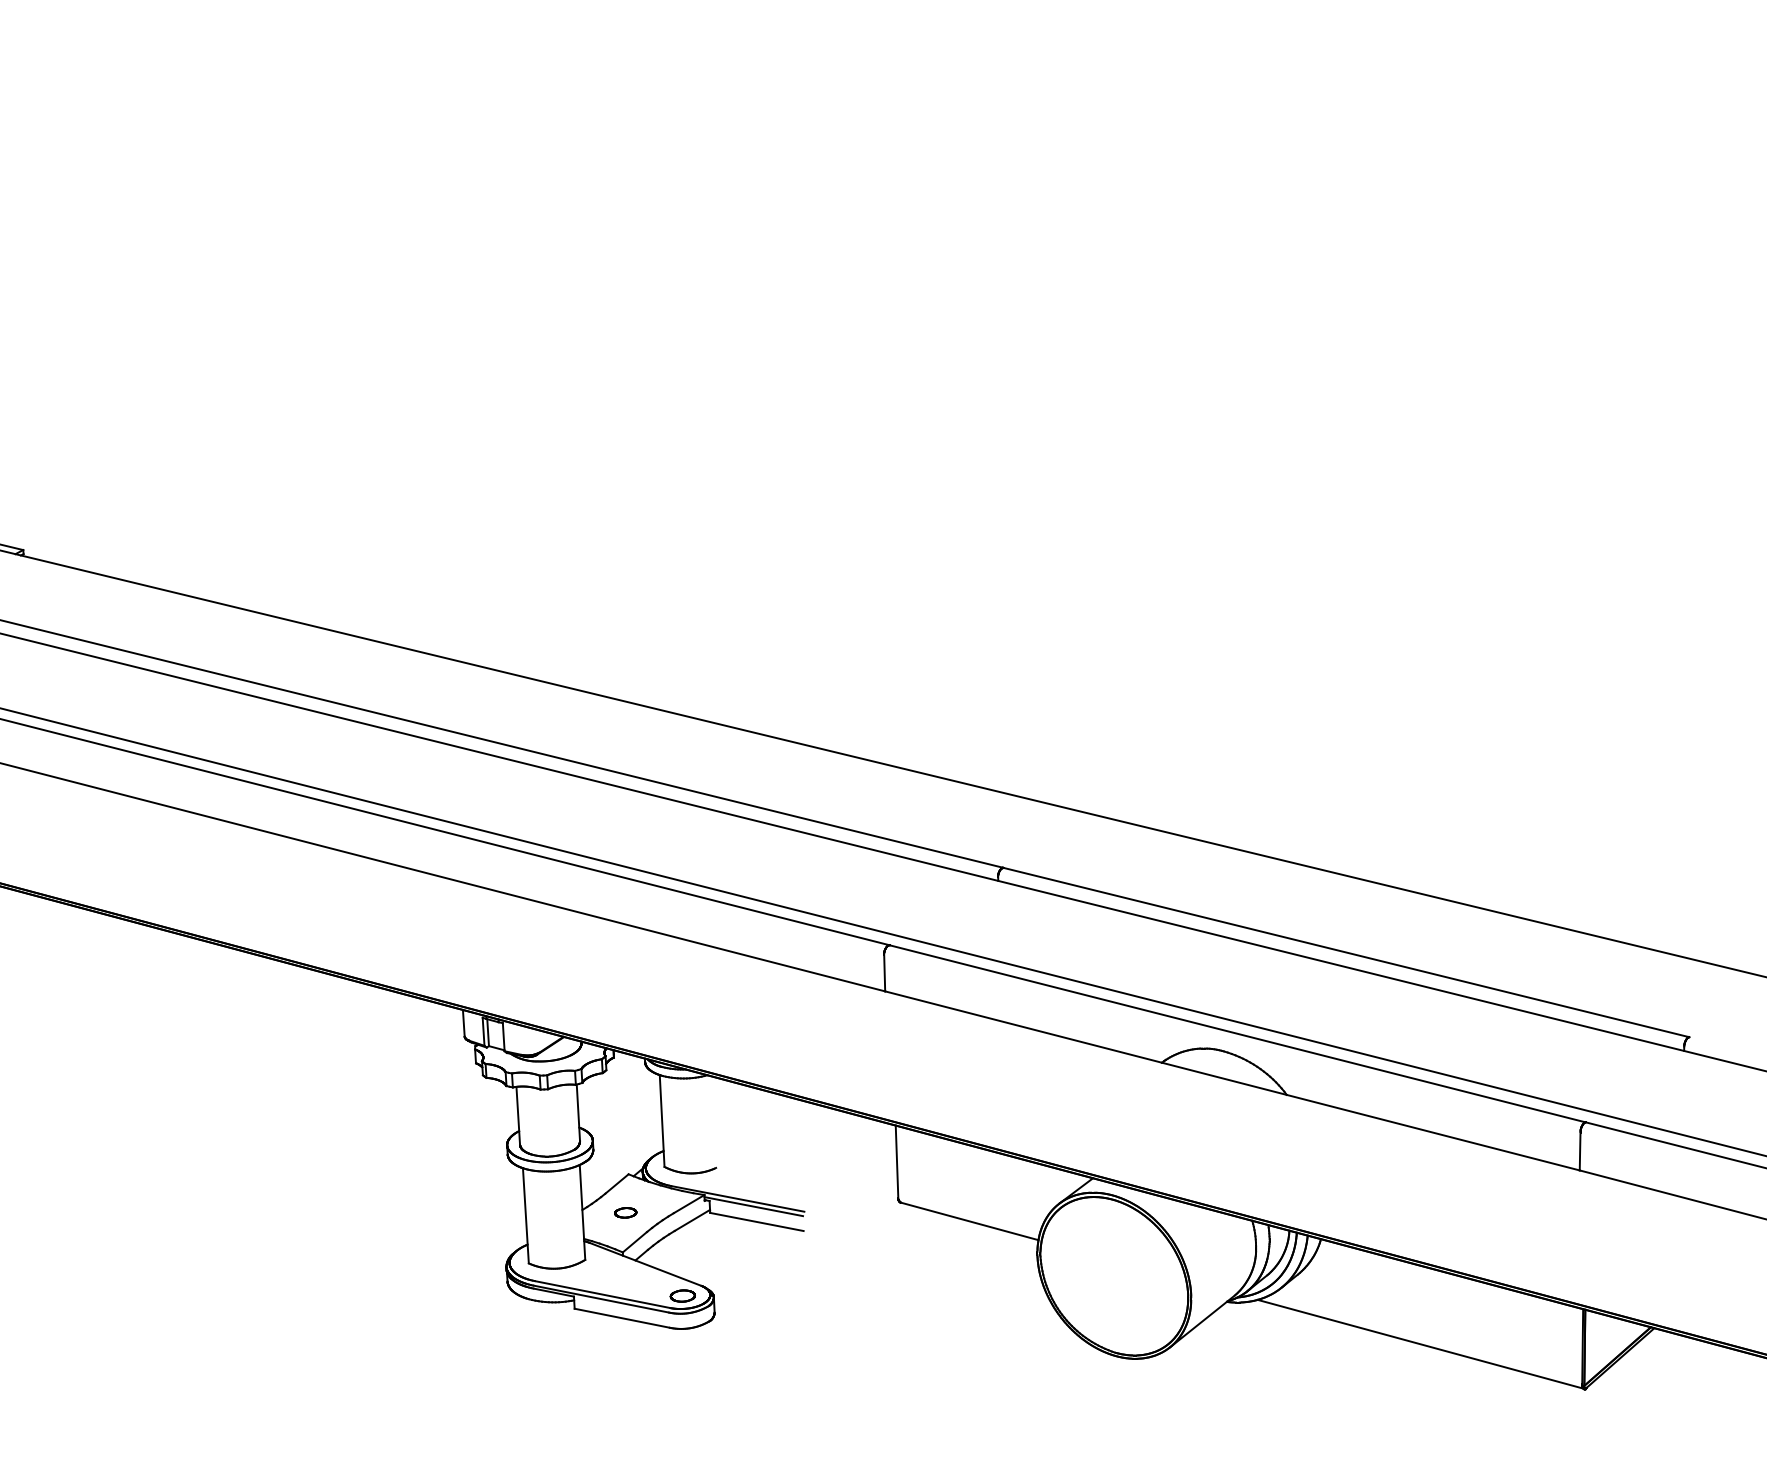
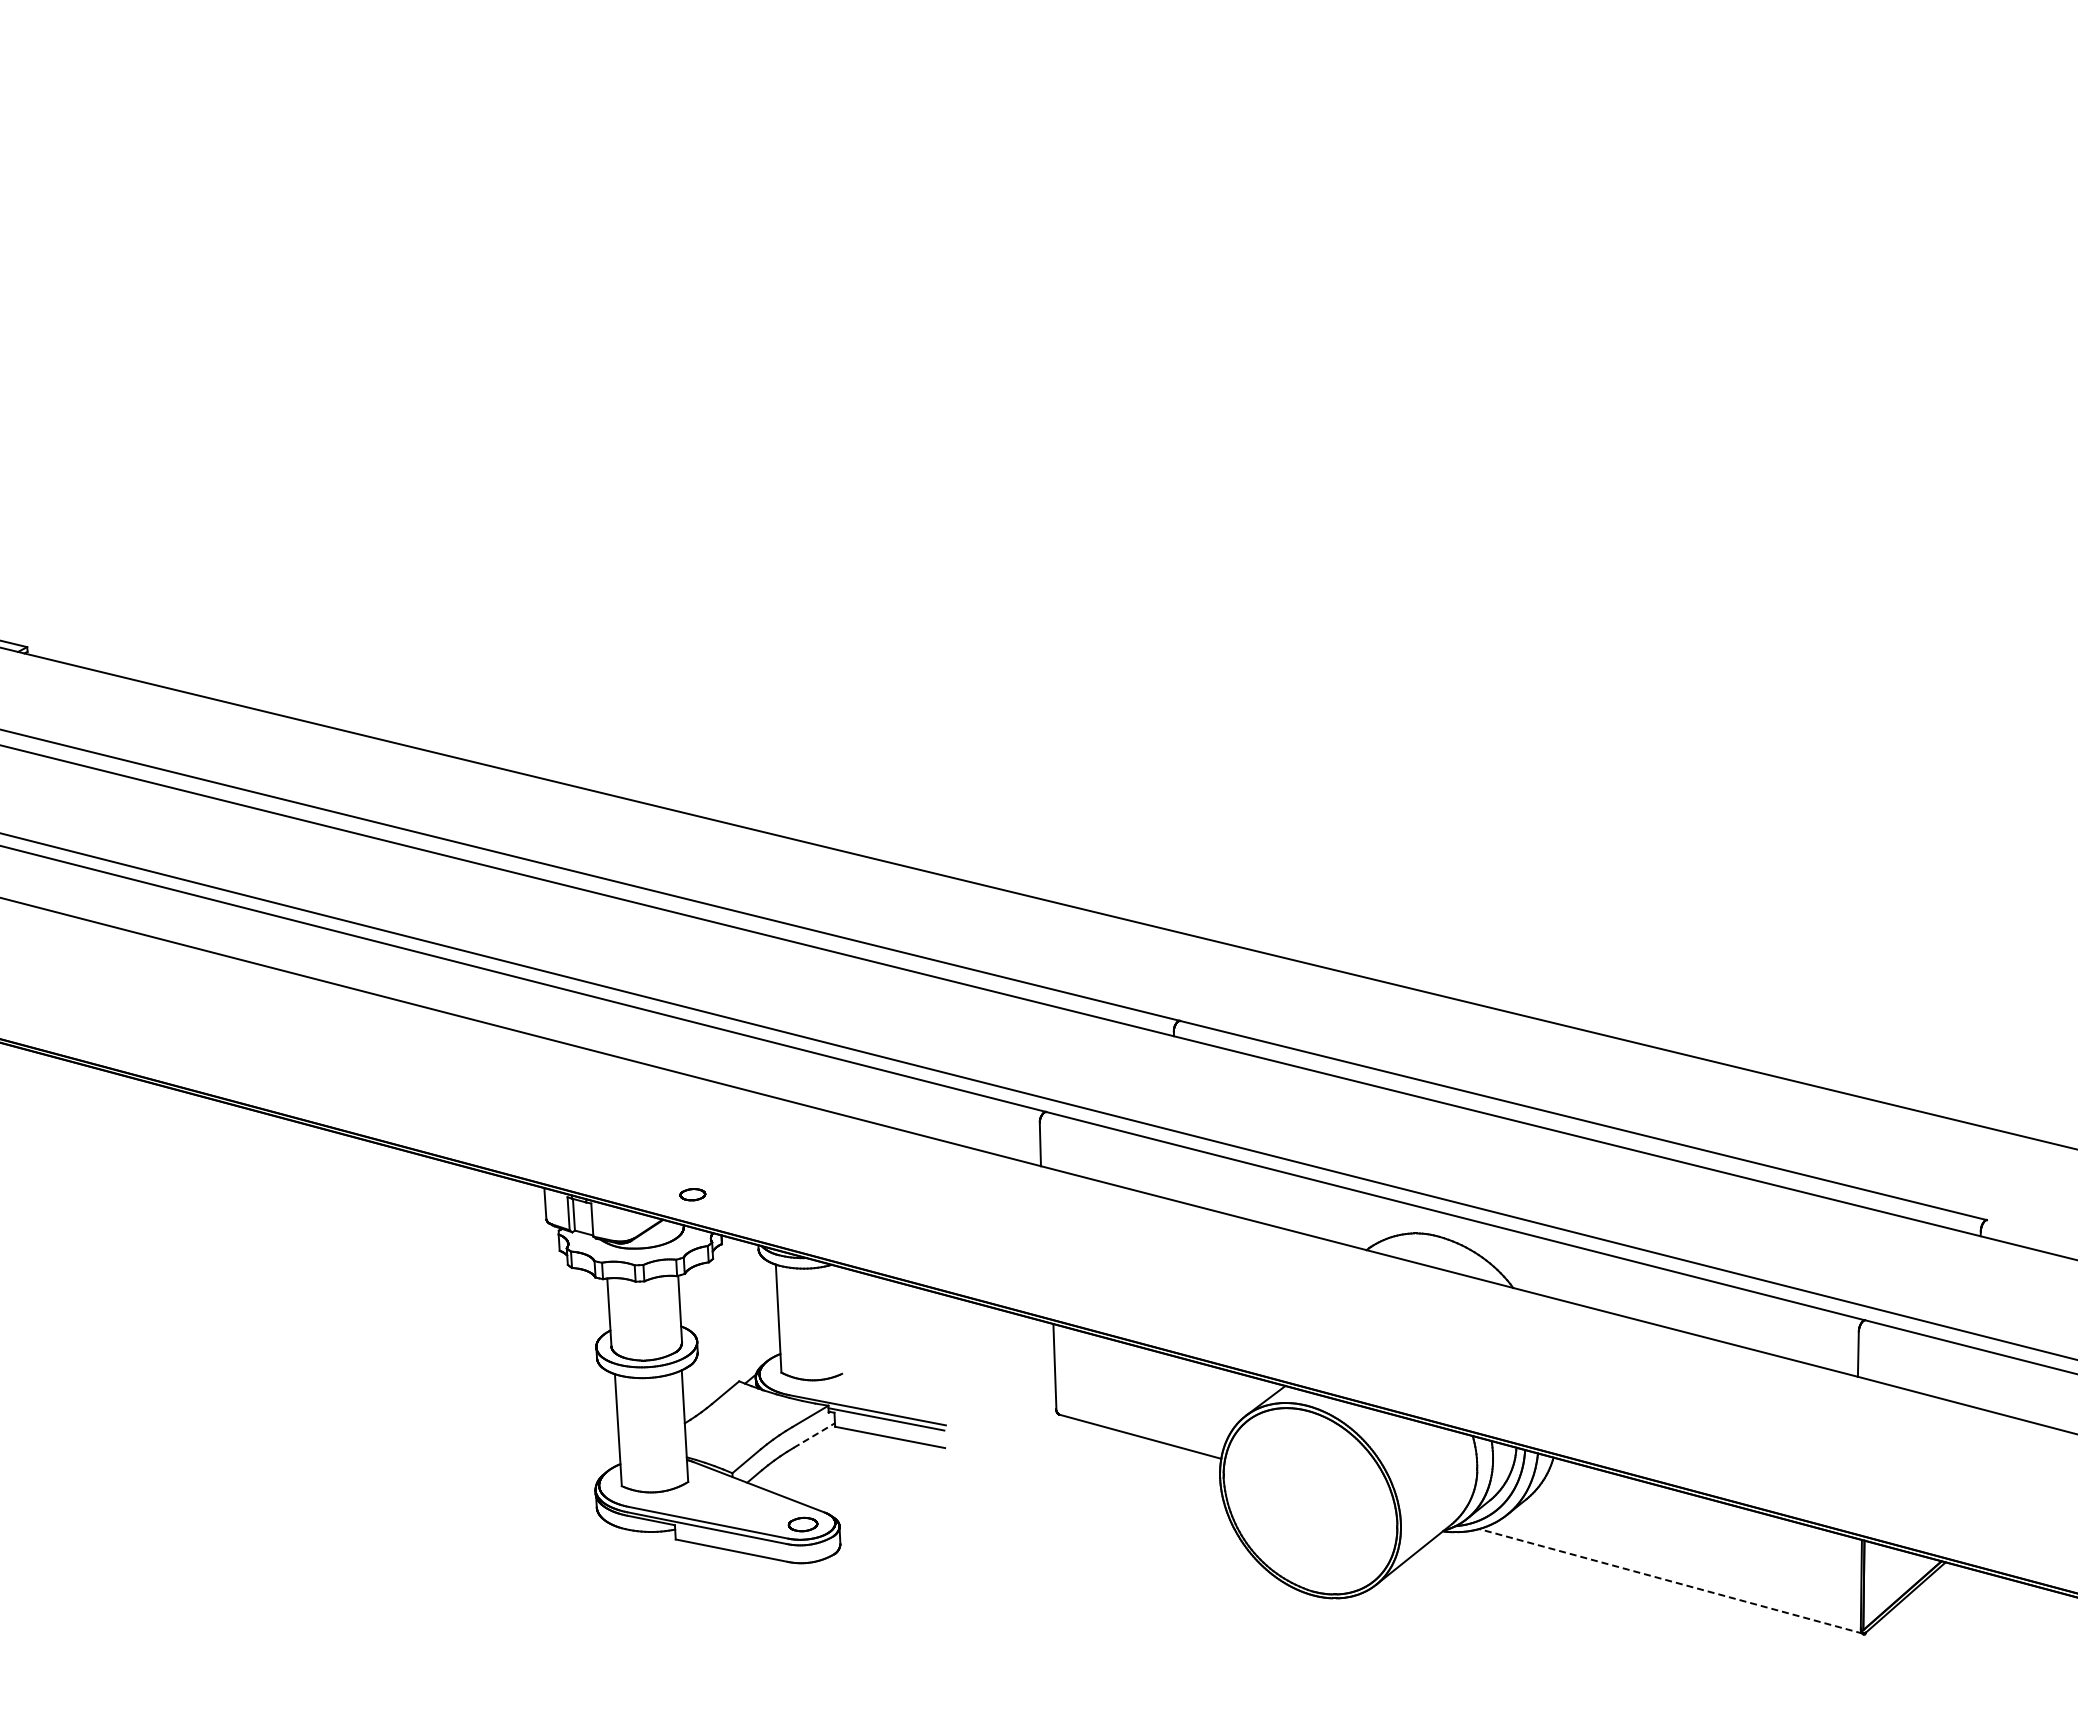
part: (625, 1212) -> (692, 1194), moved
line: (692, 1220) -> (814, 1435), solid -> dashed
line: (1421, 1344) -> (1671, 1581), solid -> dashed

